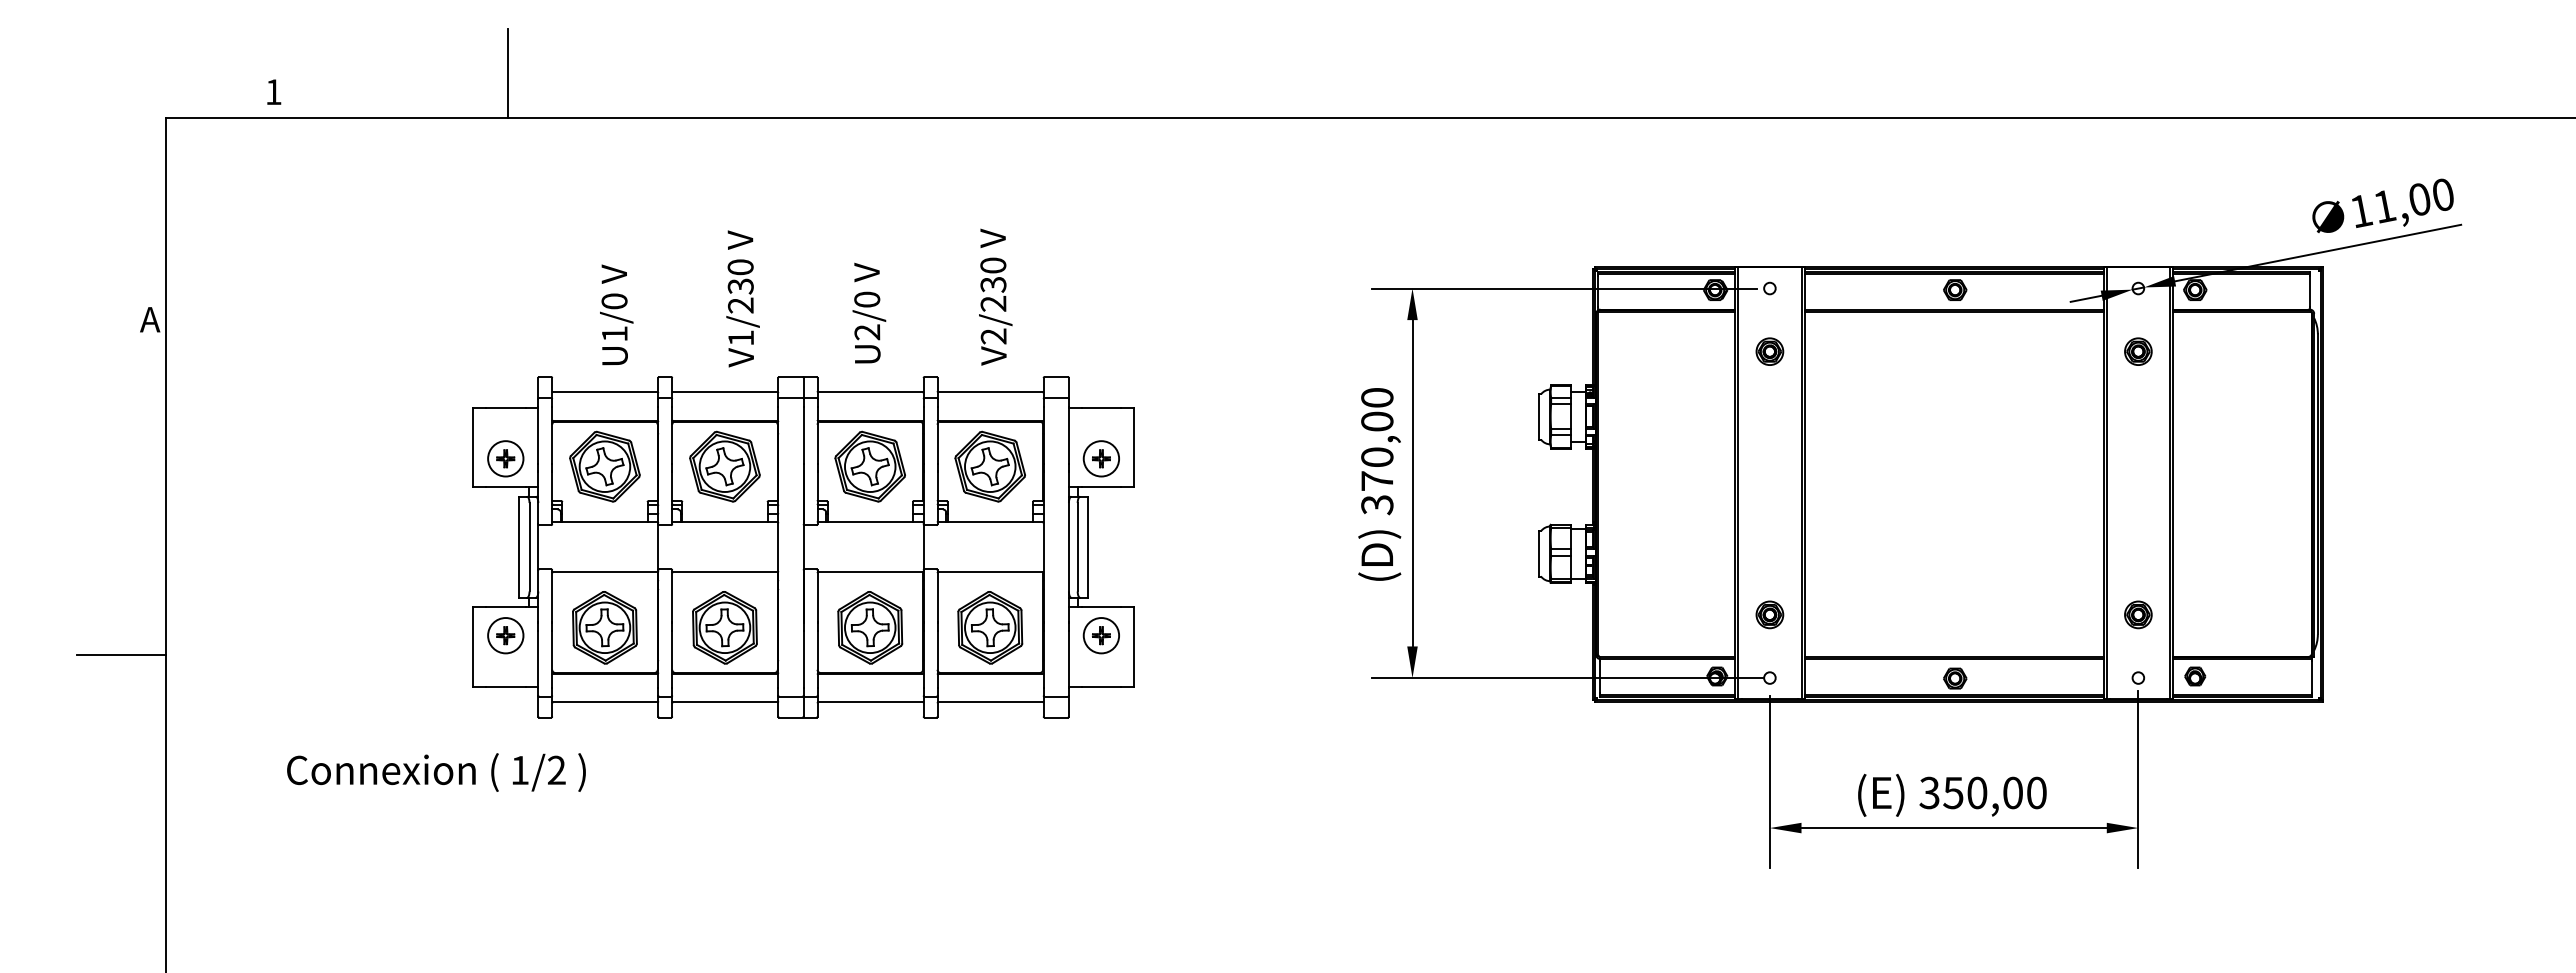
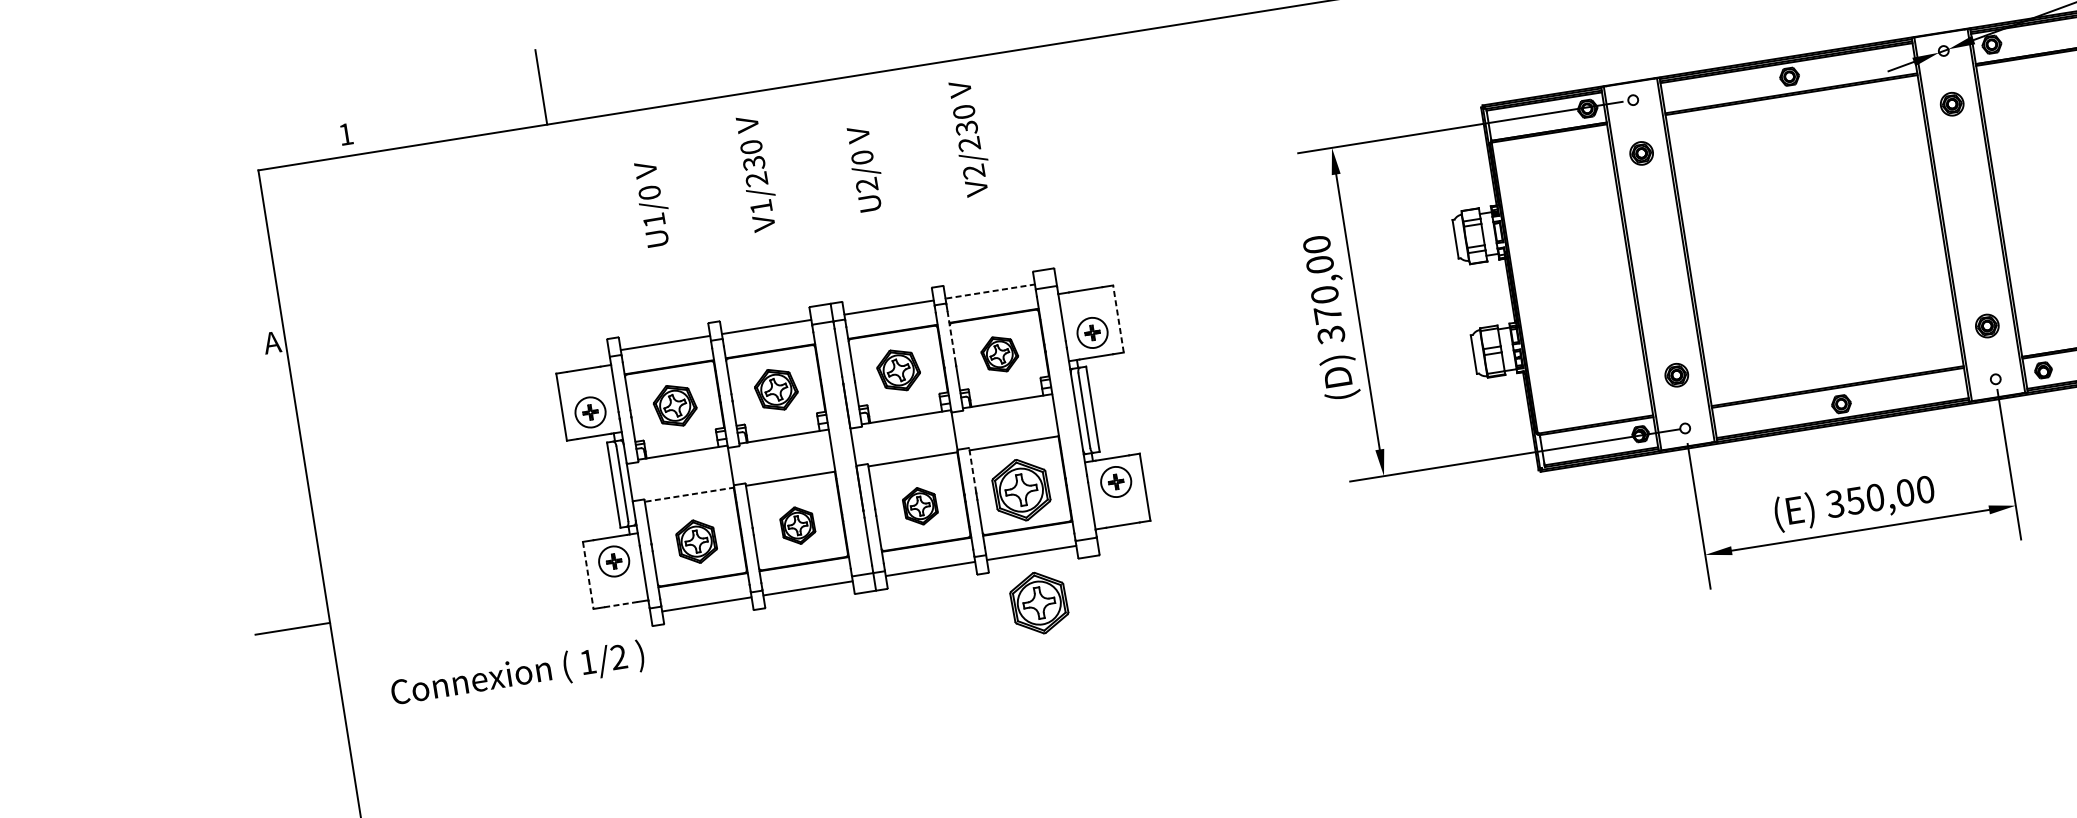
text: (806, 297) -> (810, 163), moved
line: (991, 392) -> (991, 291), solid -> dashed
line: (937, 435) -> (951, 335), solid -> dashed
line: (1133, 447) -> (1118, 319), solid -> dashed
part: (604, 466) -> (674, 405), size x0.7
part: (724, 466) -> (775, 389), size x0.7
part: (869, 466) -> (898, 370), size x0.7
part: (989, 466) -> (999, 354), size x0.6
line: (605, 572) -> (689, 494), solid -> dashed
line: (937, 596) -> (972, 470), solid -> dashed
part: (604, 627) -> (696, 541), size x0.7
part: (724, 627) -> (797, 525), size x0.6
part: (870, 627) -> (920, 505), size x0.6
line: (473, 647) -> (588, 575), solid -> dashed
line: (505, 686) -> (620, 604), solid -> dashed
part: (990, 761) -> (1039, 602), added
text: (436, 772) -> (517, 675), moved

